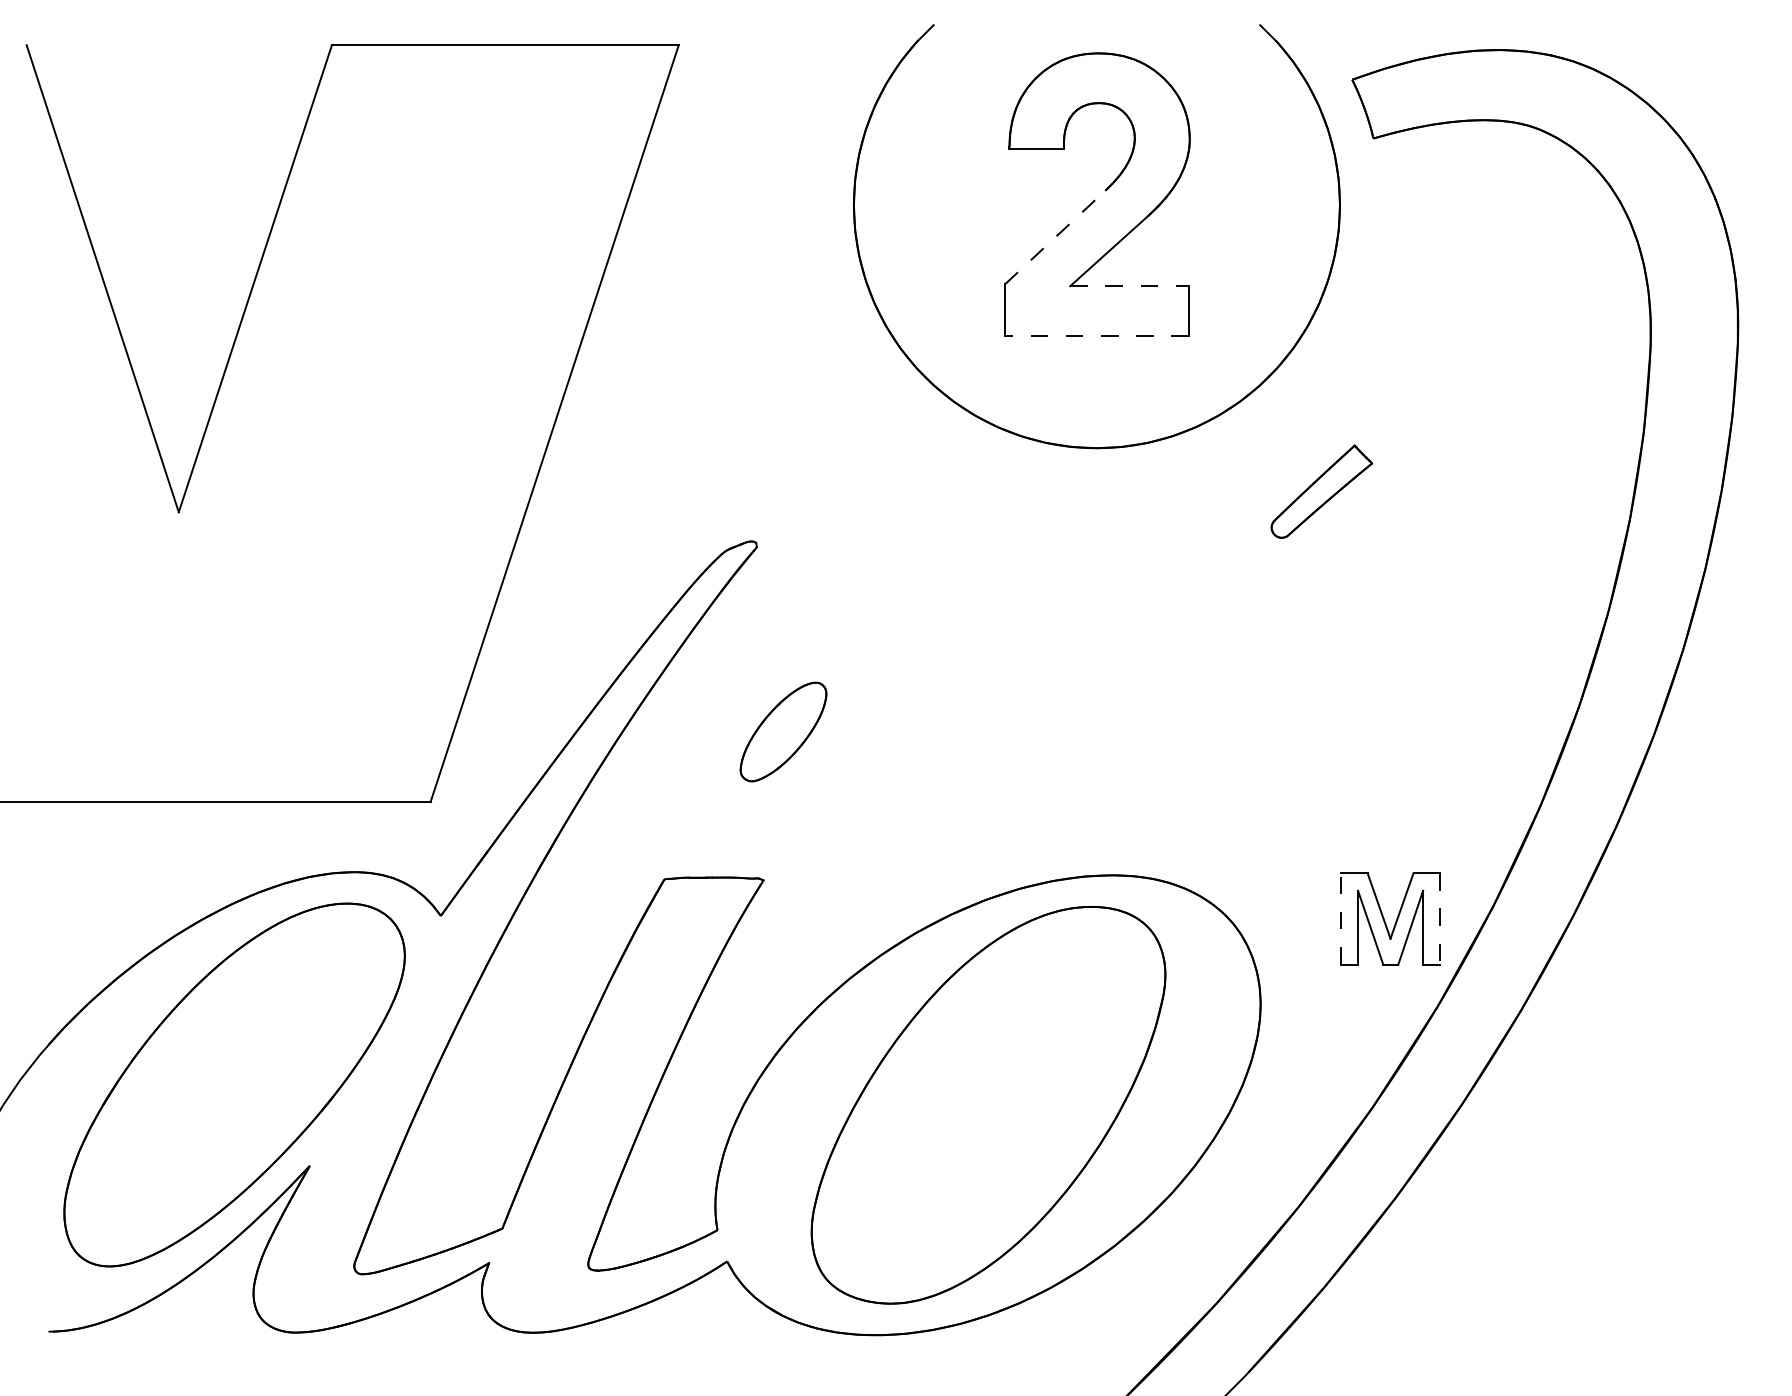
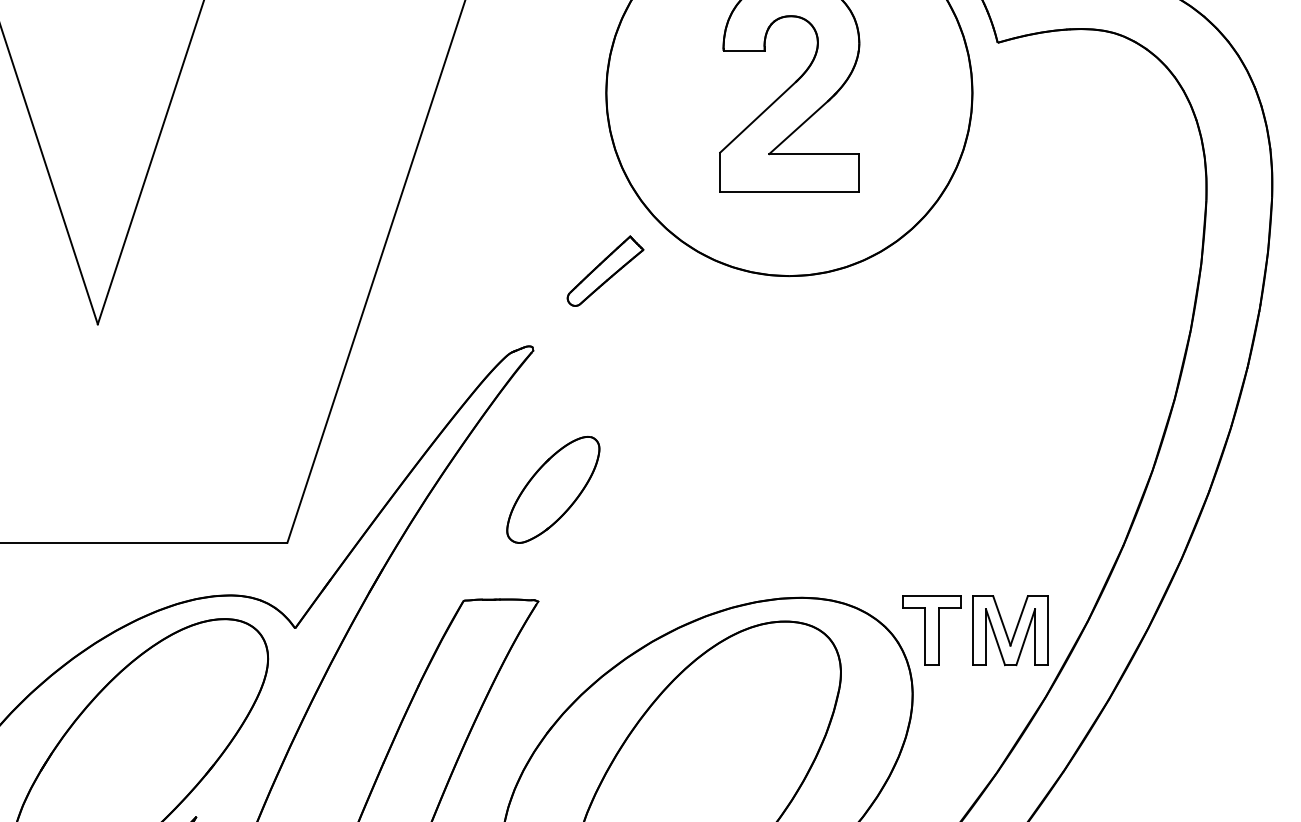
line: (1055, 237) -> (758, 117), dashed -> solid
line: (1130, 286) -> (814, 154), dashed -> solid
line: (1097, 336) -> (789, 191), dashed -> solid
part: (1321, 491) -> (605, 271), moved
part: (783, 731) -> (553, 489), size x1.43
part: (1285, 918) -> (931, 630), added
line: (1341, 918) -> (973, 630), dashed -> solid
line: (1439, 918) -> (1047, 630), dashed -> solid

